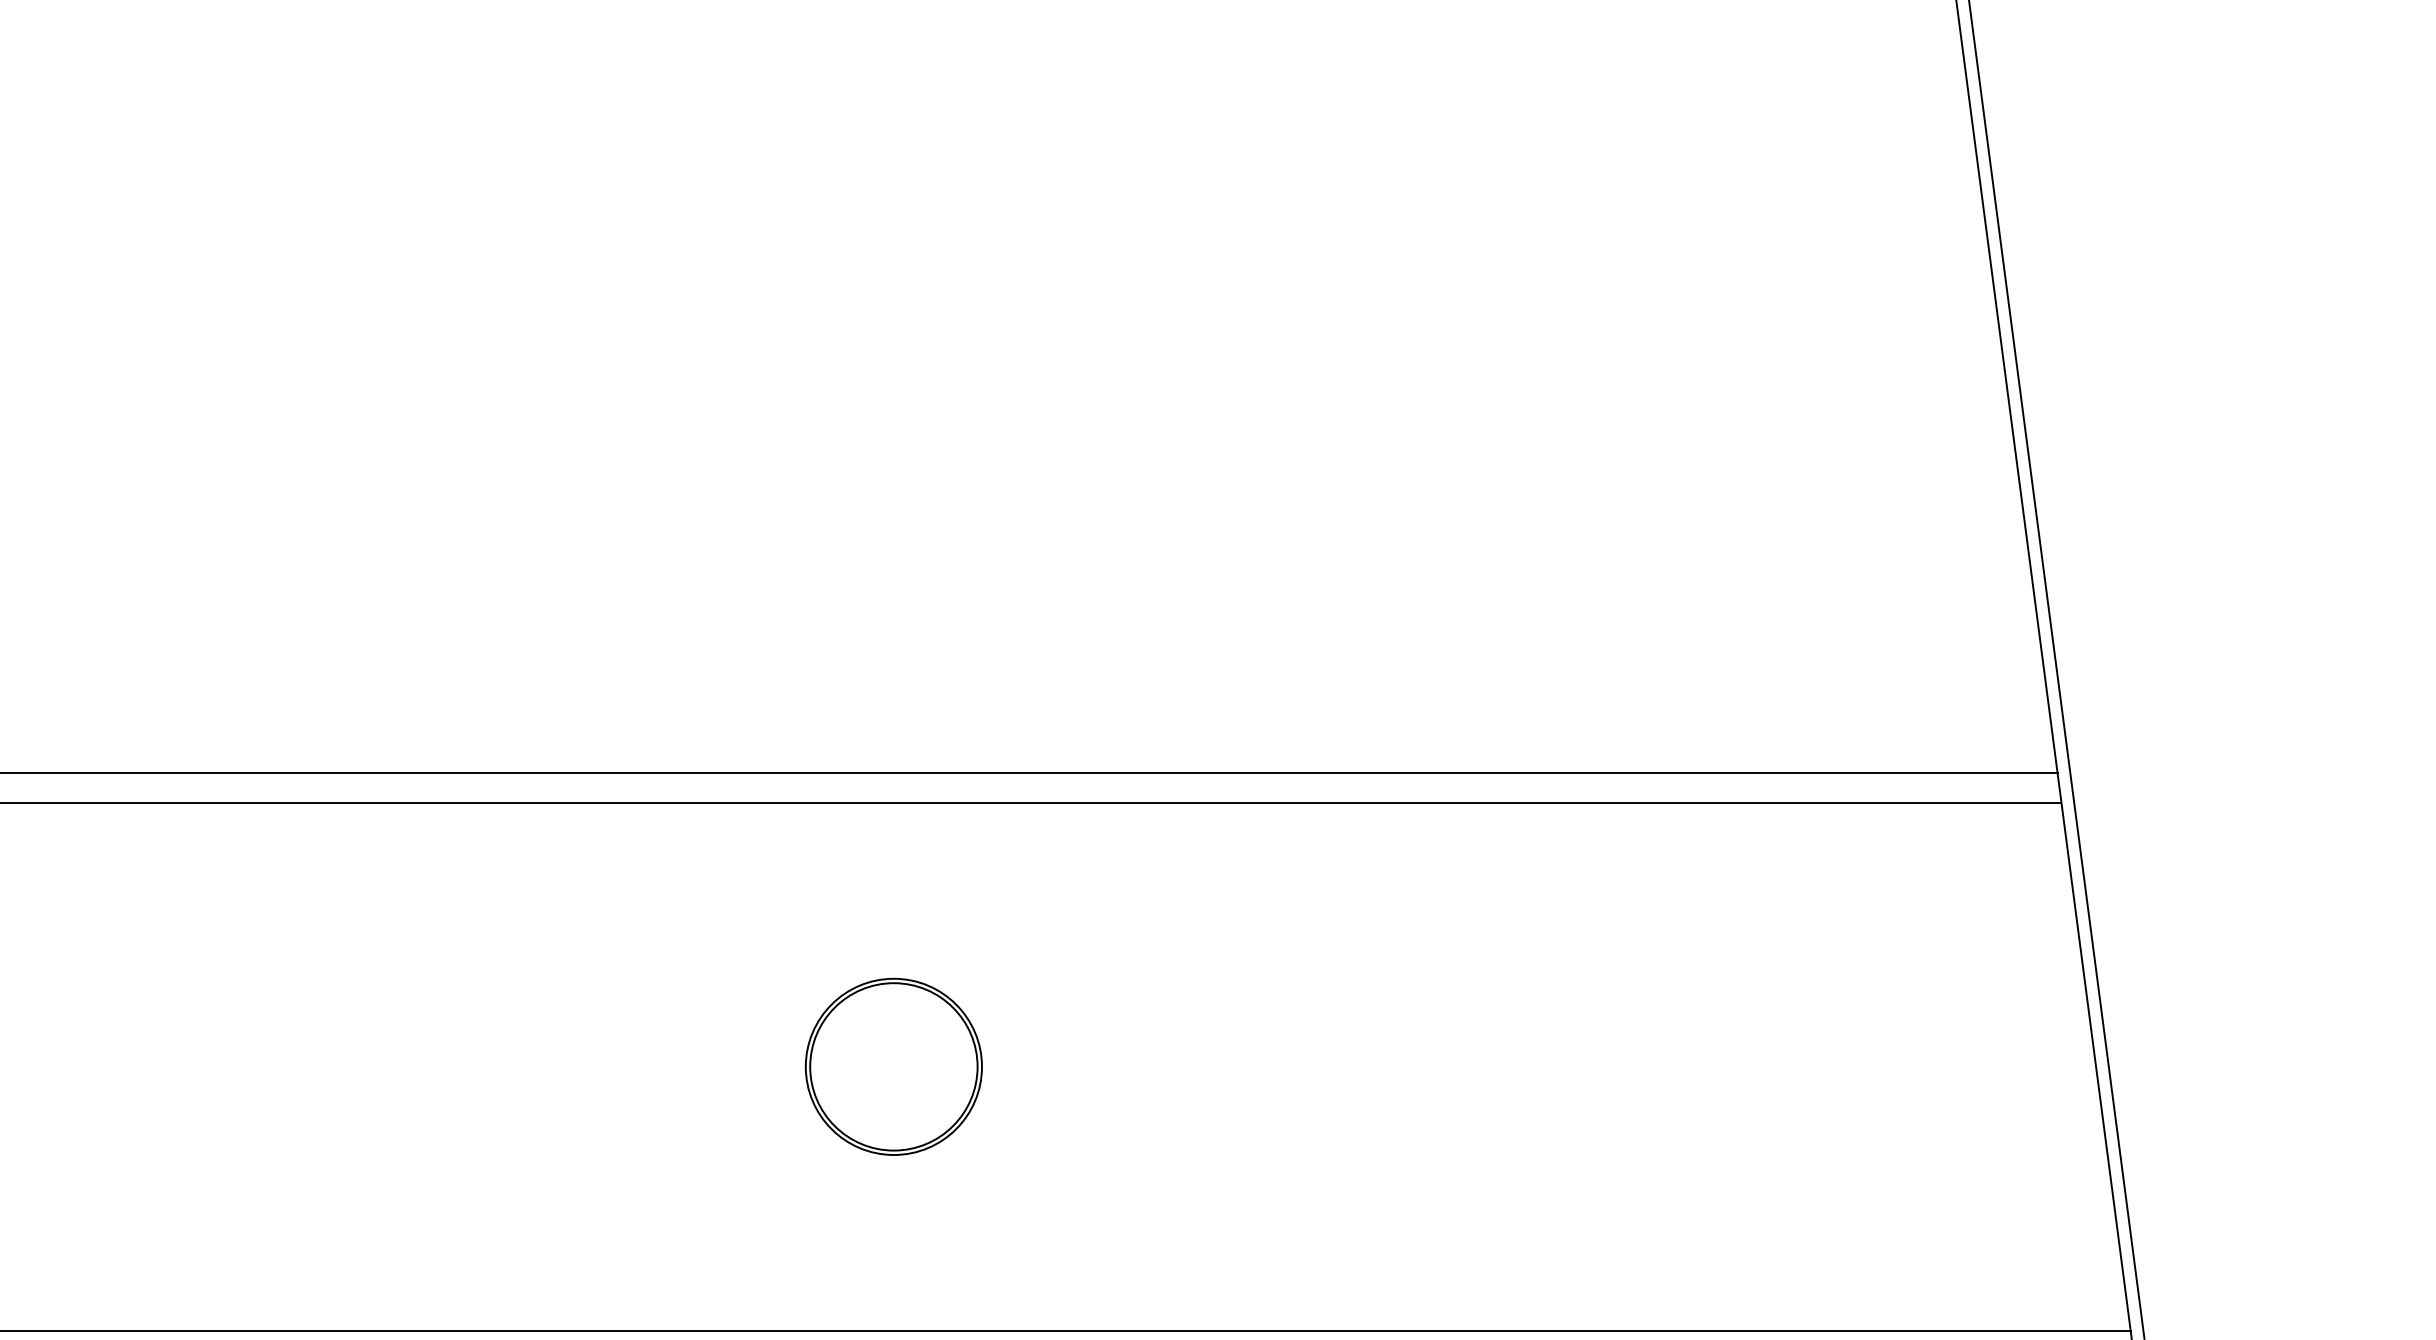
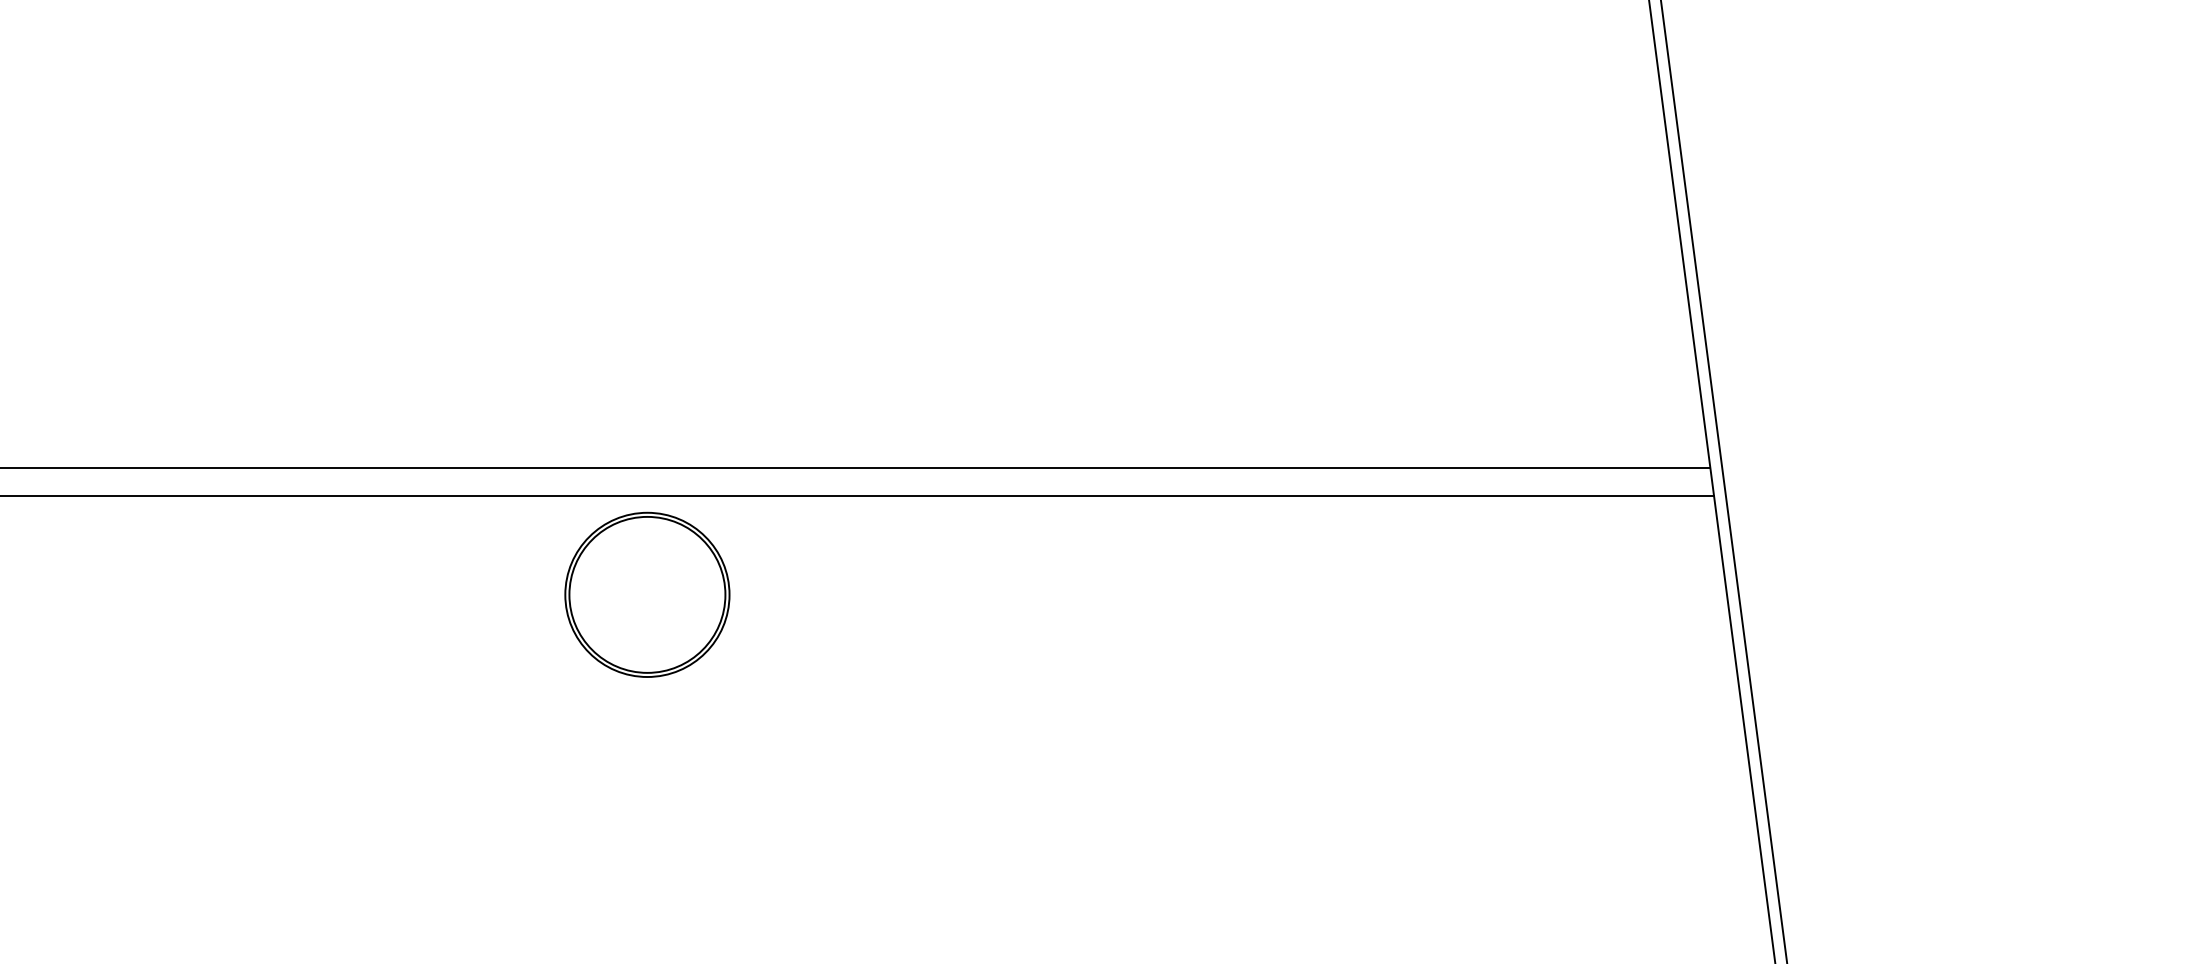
part: (893, 1066) -> (647, 594), moved

